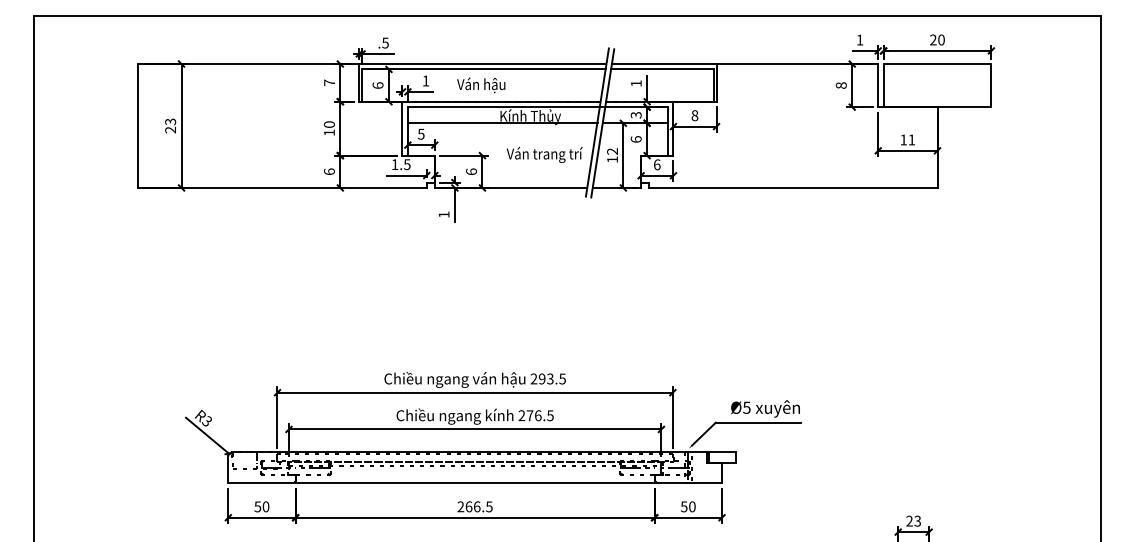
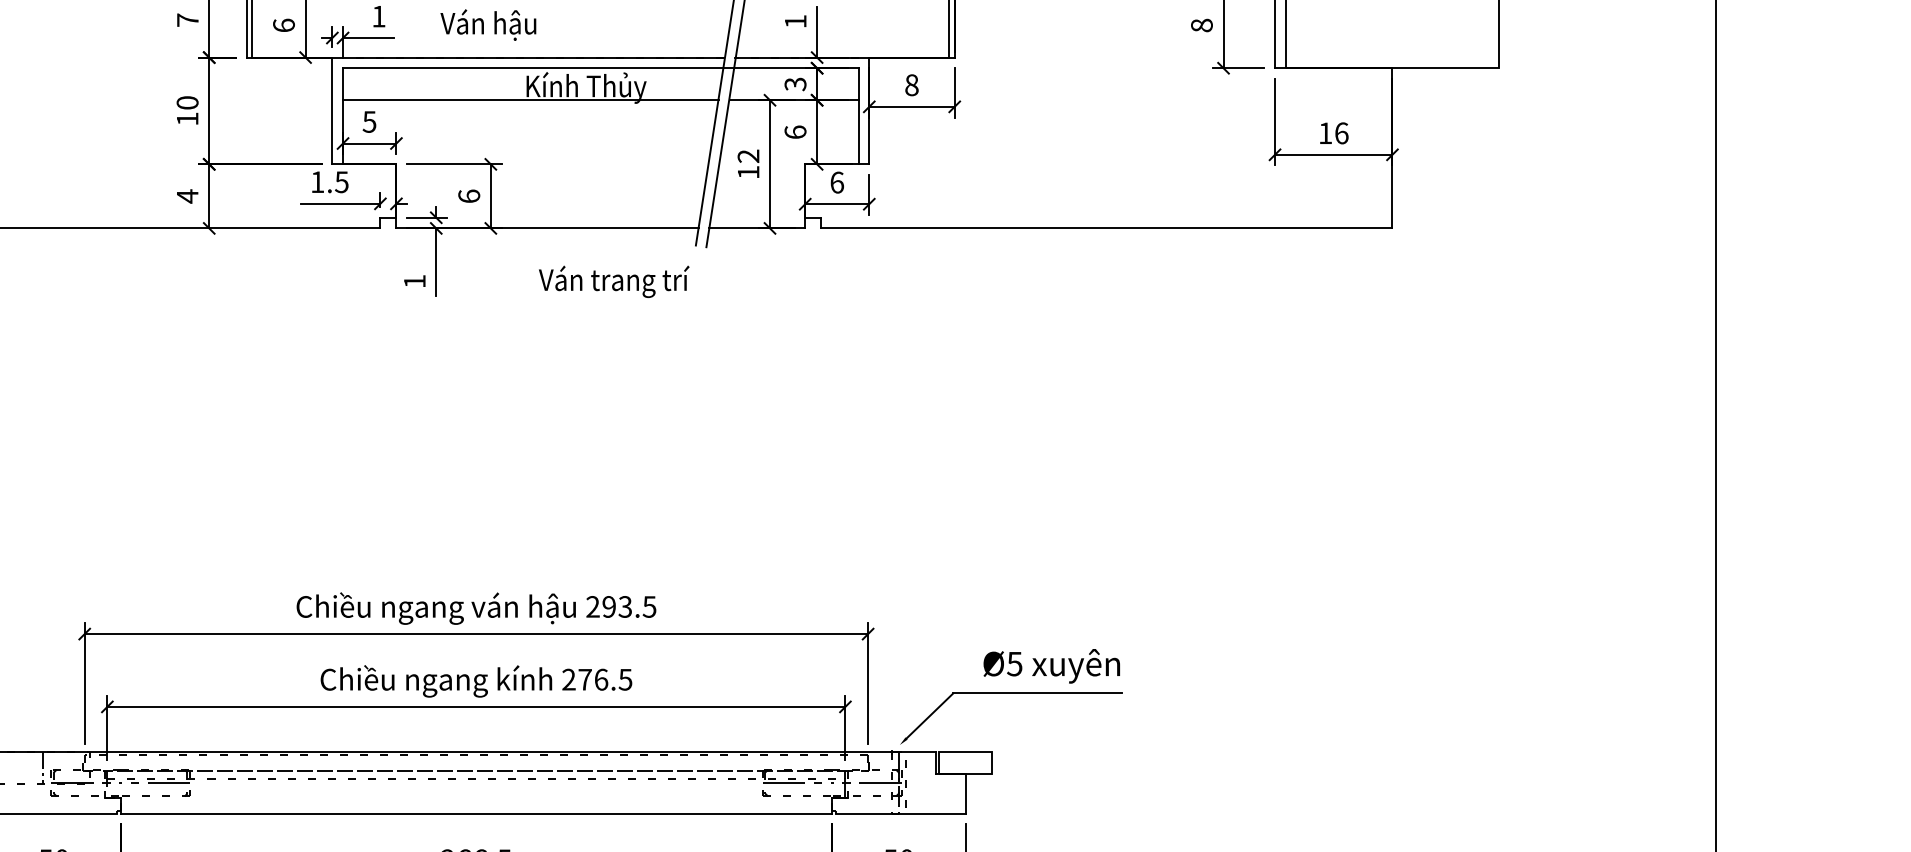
text: (911, 139) -> (1340, 132), 11 -> 16
text: (544, 154) -> (613, 280), moved
text: (329, 171) -> (187, 195), 6 -> 4

